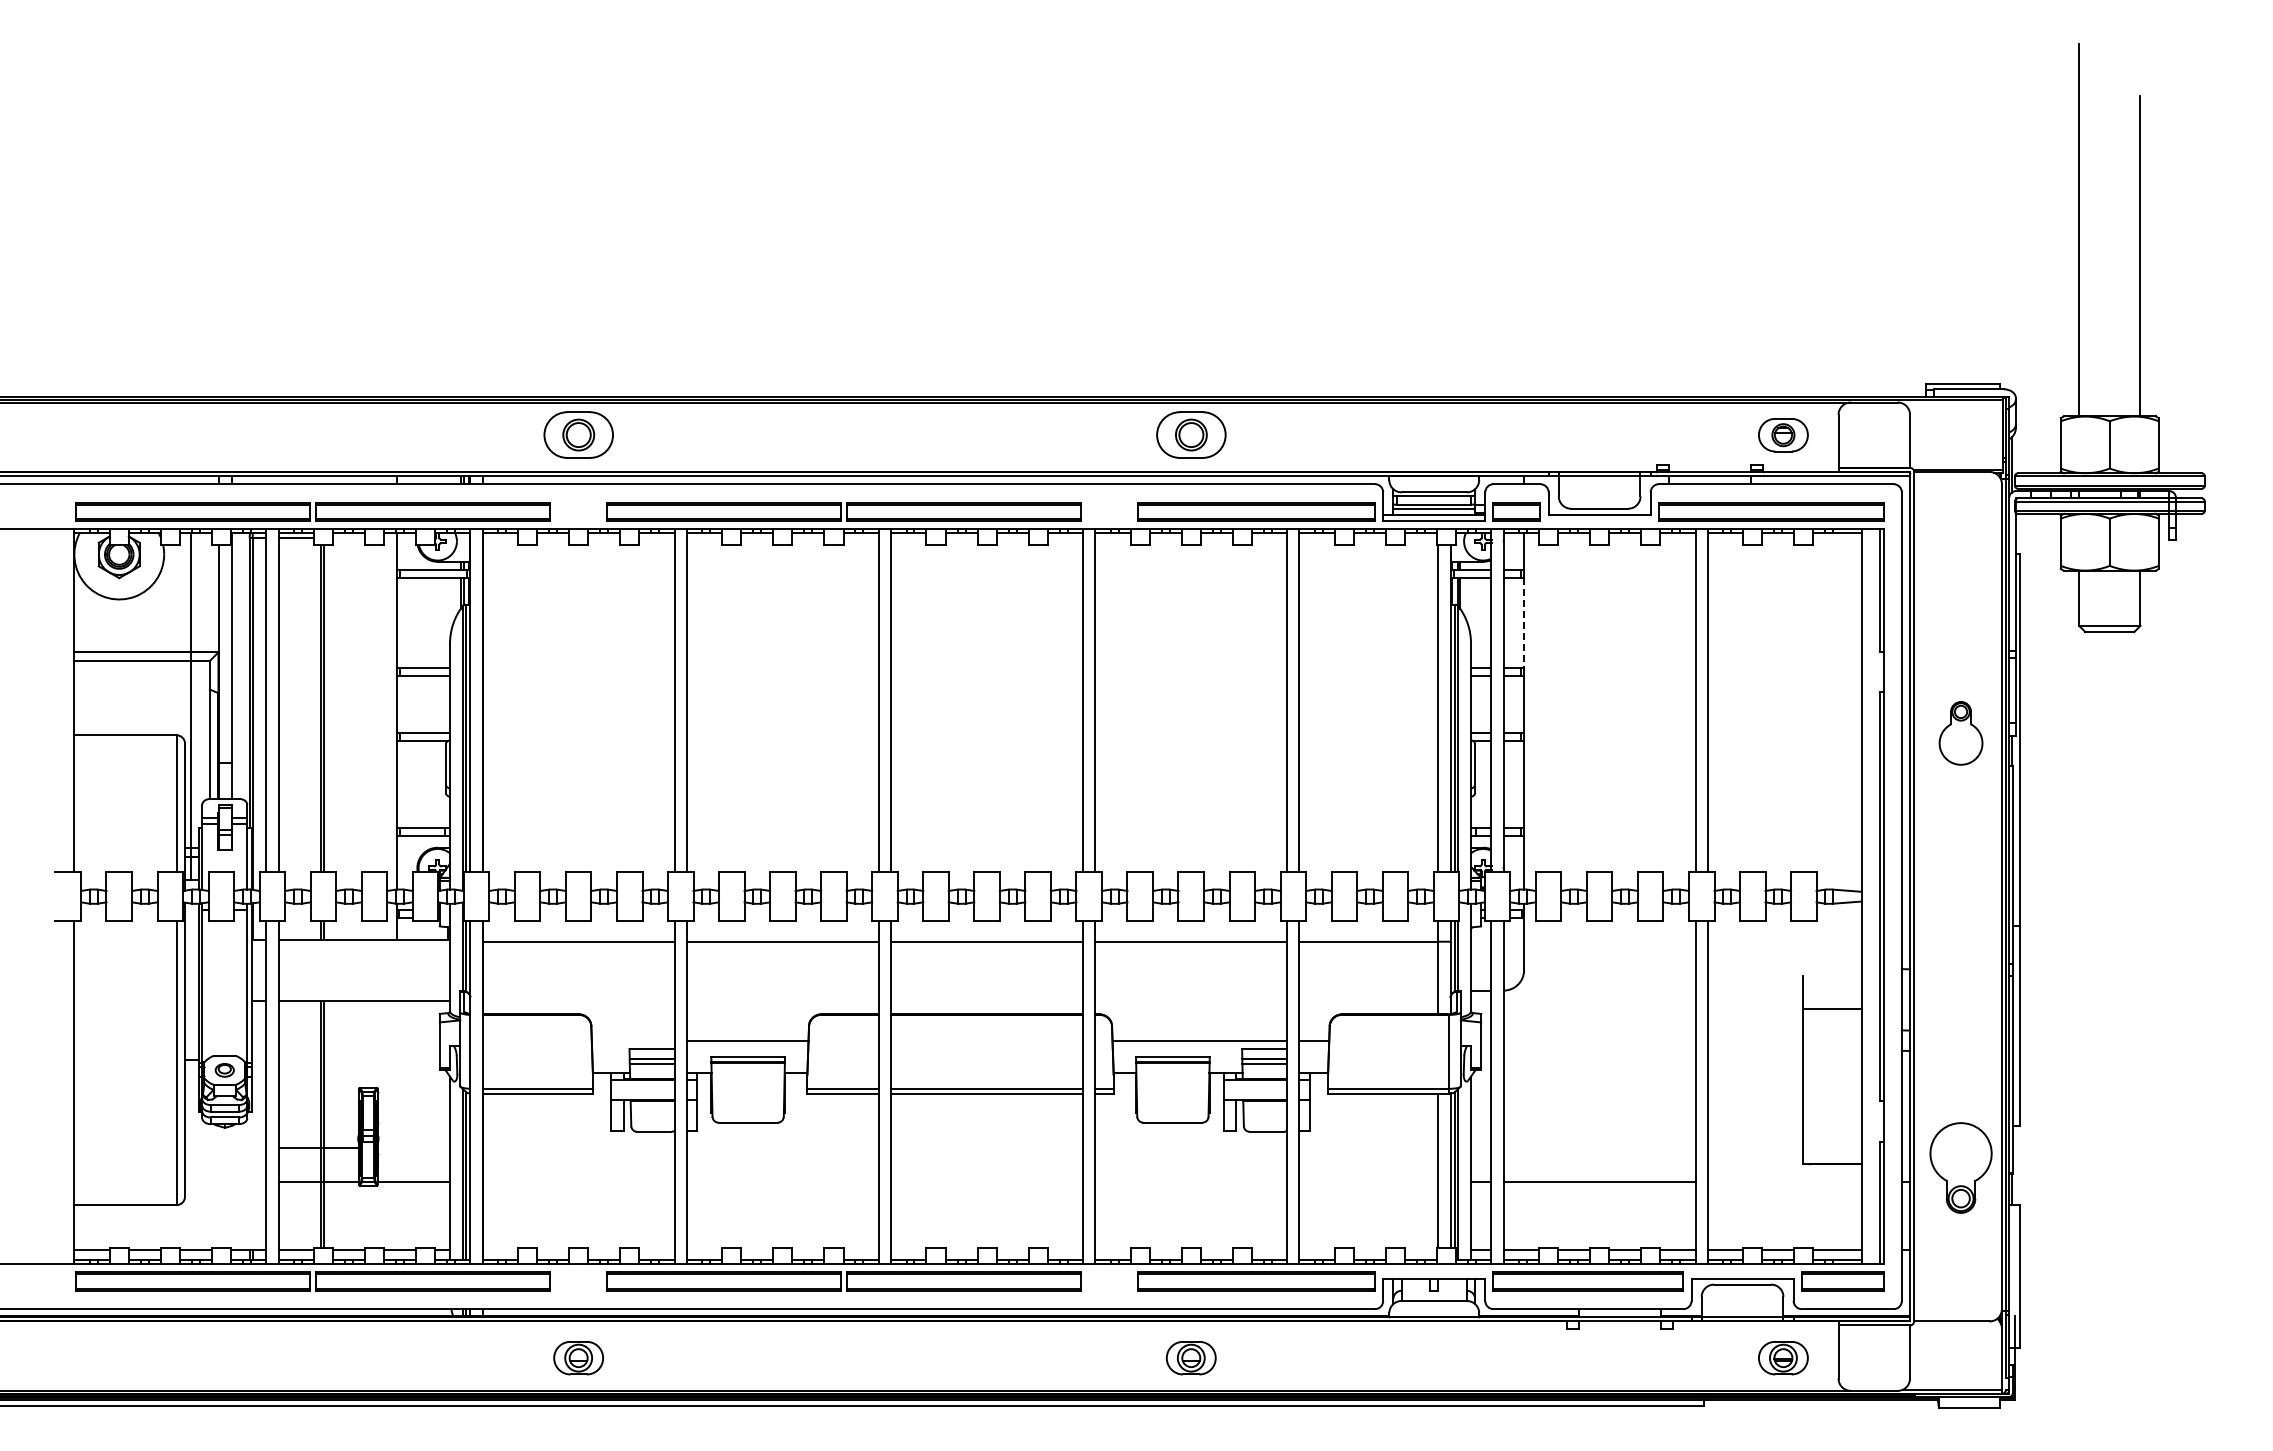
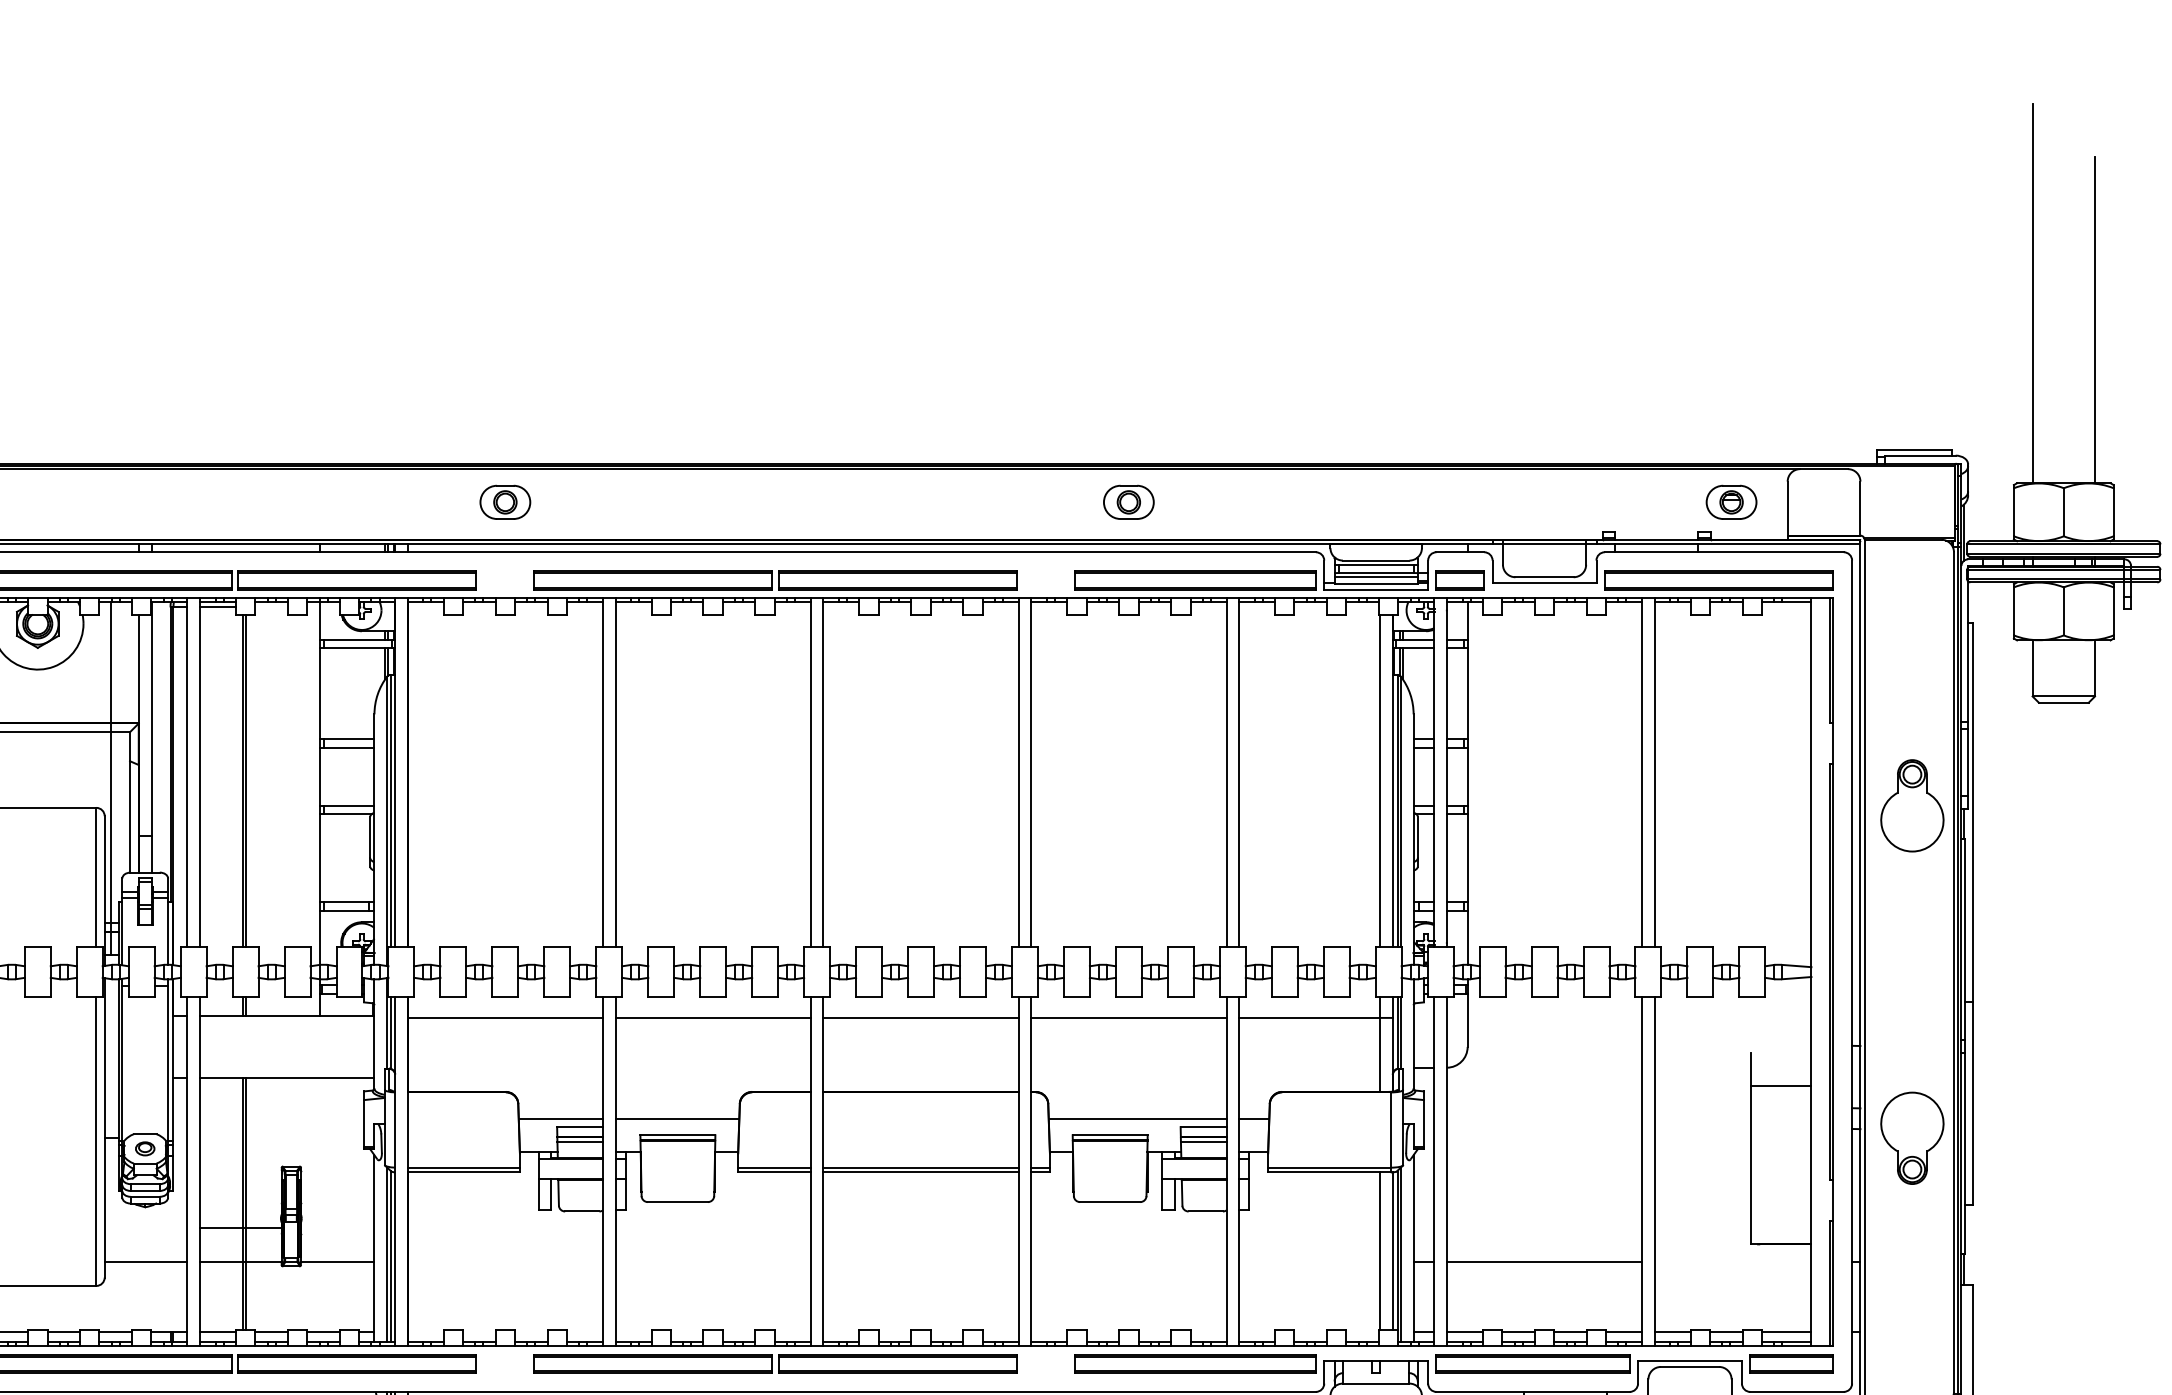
part: (578, 435) -> (505, 502), size x0.71
part: (1190, 435) -> (1128, 502), size x0.71
line: (1524, 623) -> (1468, 694), dashed -> solid
part: (1960, 733) -> (1911, 806), size x1.43
line: (632, 1041) -> (560, 1119), added
part: (1960, 1167) -> (1911, 1137), moved
line: (225, 1181) -> (145, 1261), added

